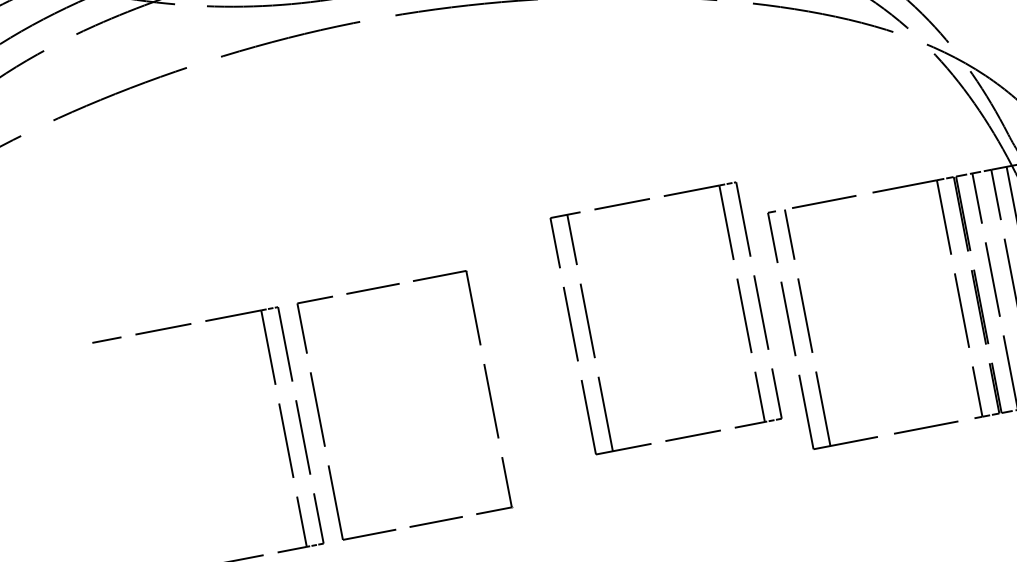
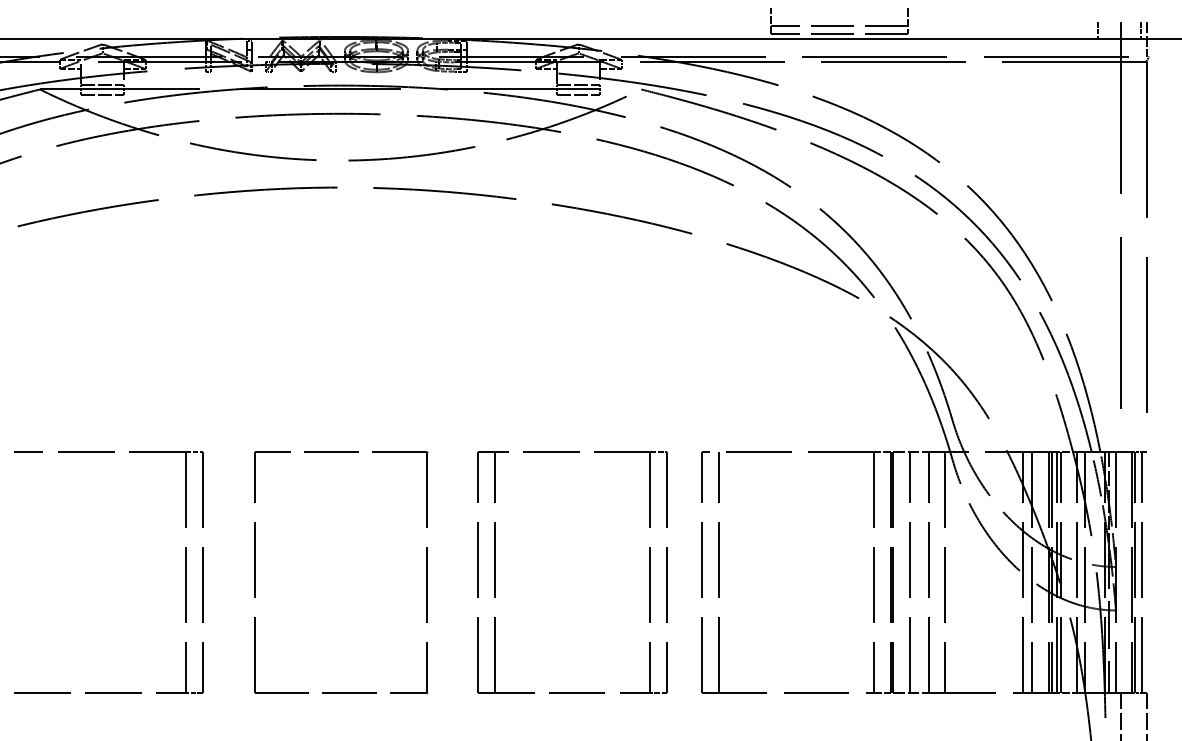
part: (590, 332) -> (495, 572), moved
part: (488, 389) -> (426, 572), moved

